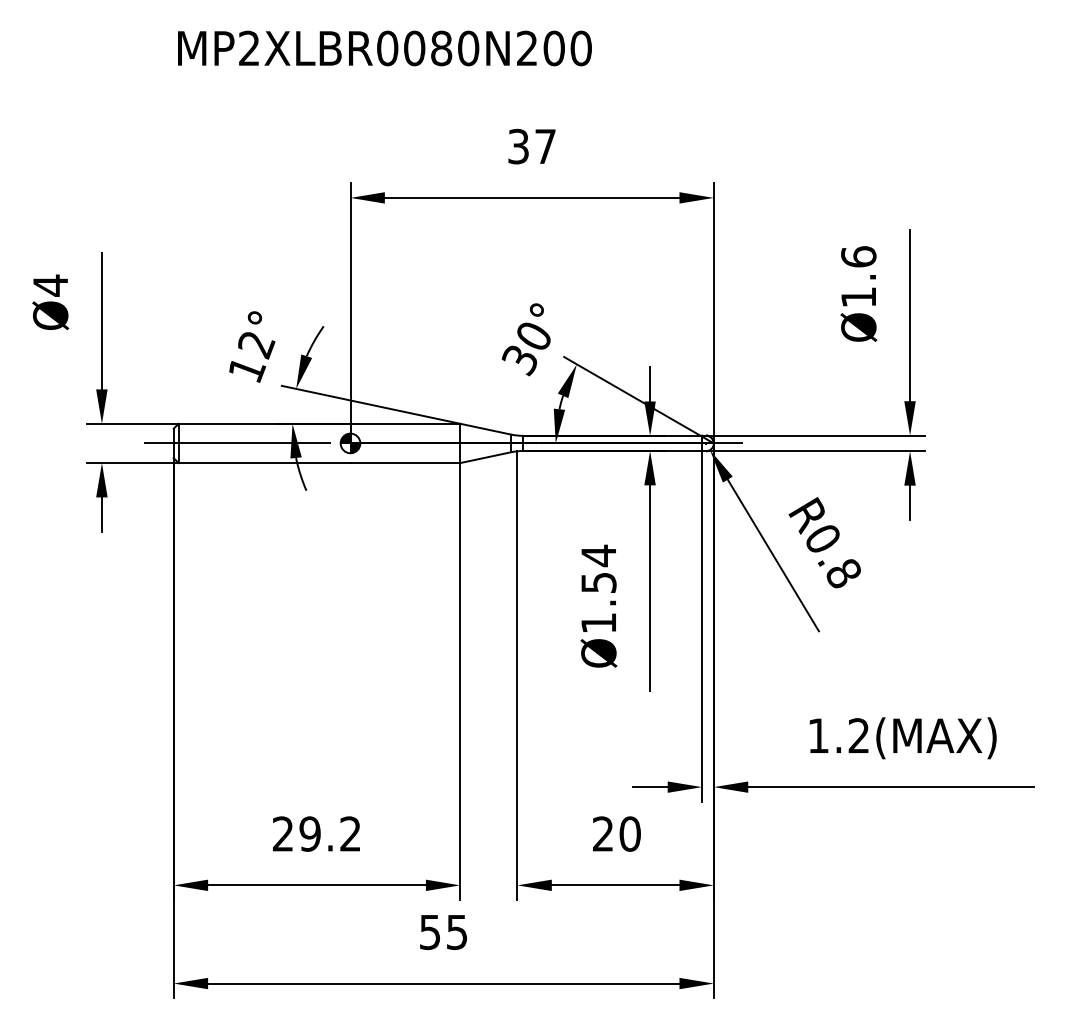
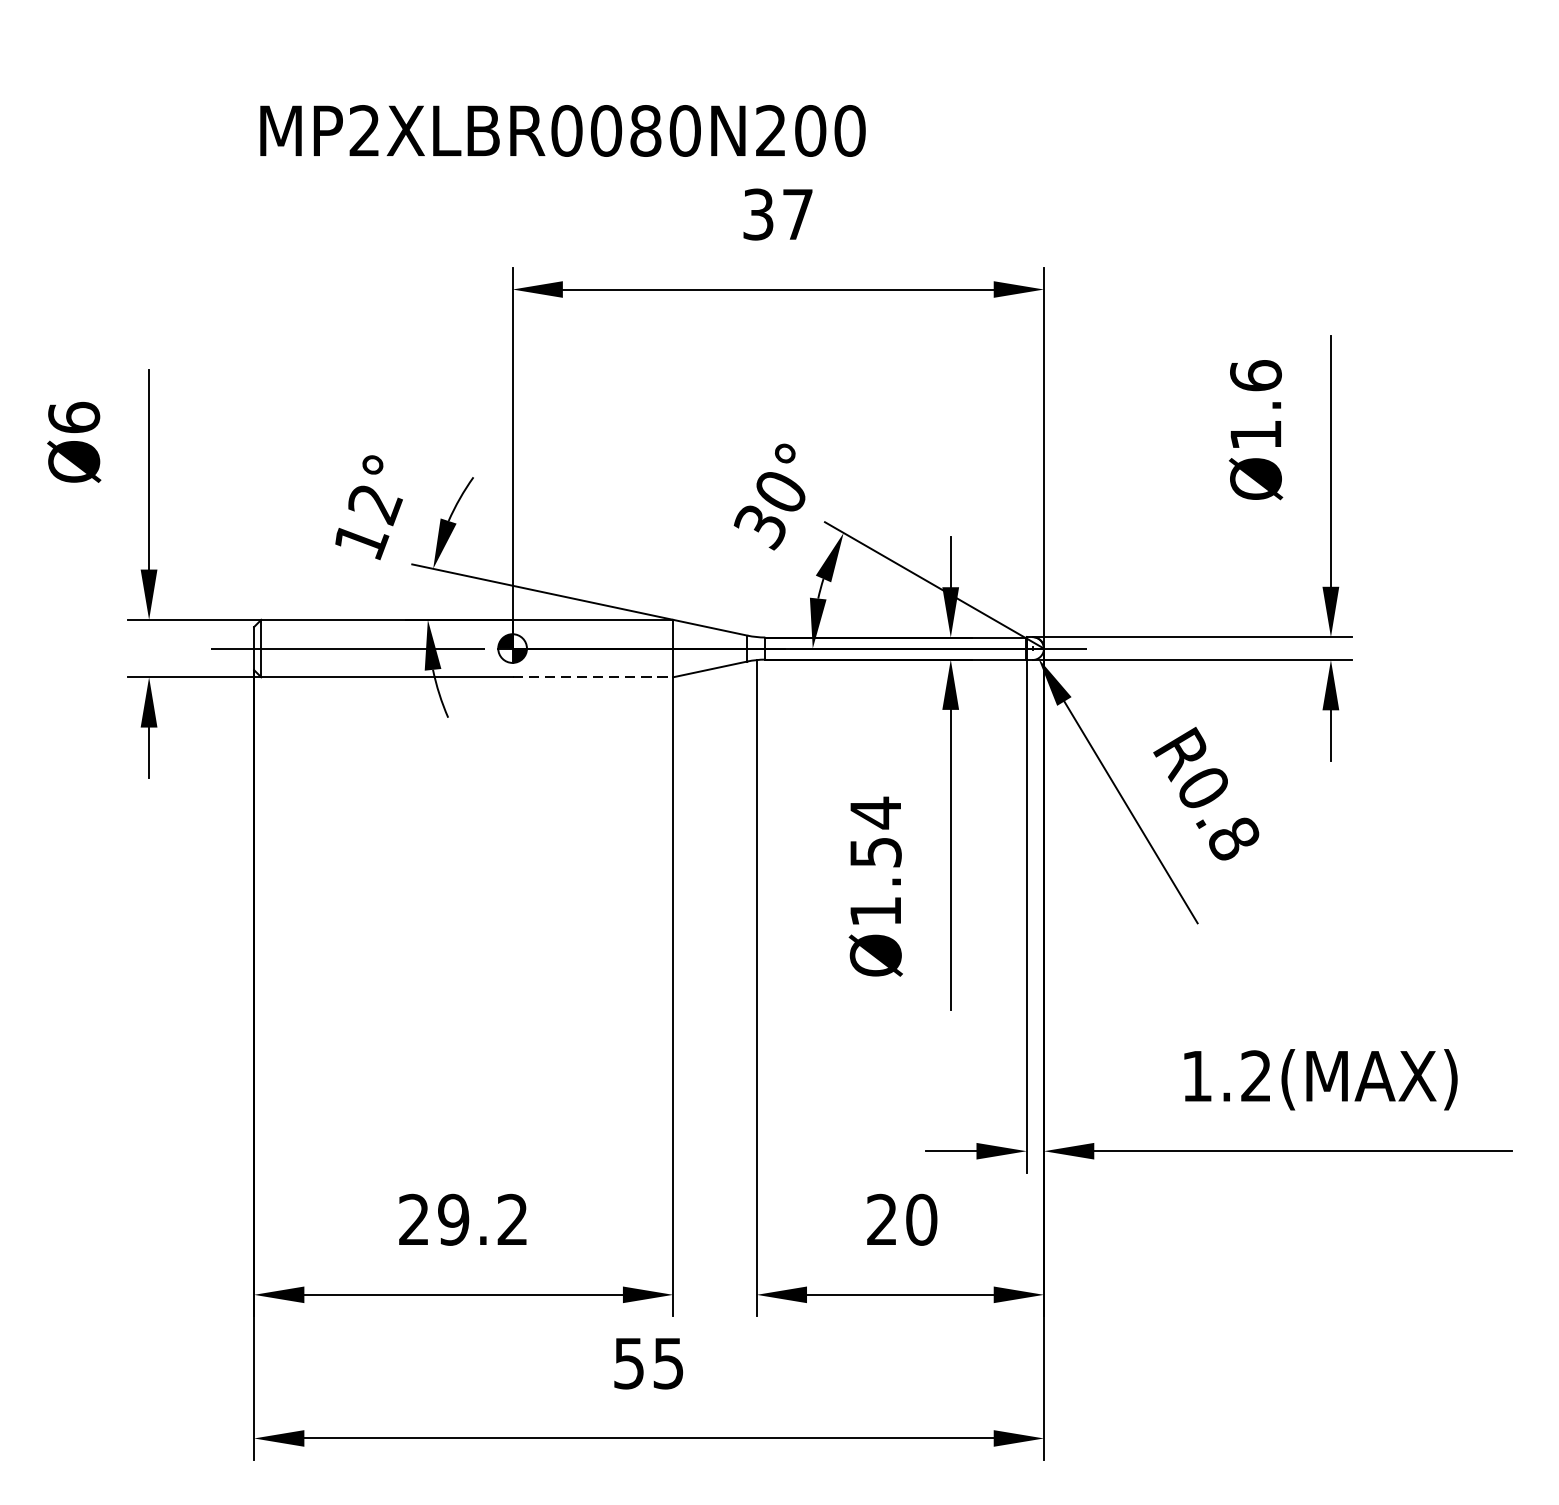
text: (384, 48) -> (562, 130), moved
text: (50, 285) -> (73, 417), Ø4 -> Ø6
line: (405, 463) -> (593, 677), solid -> dashed

